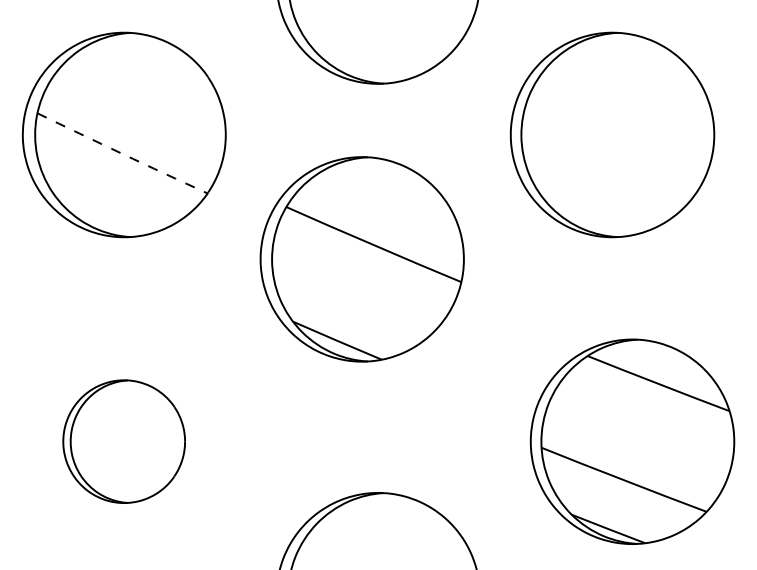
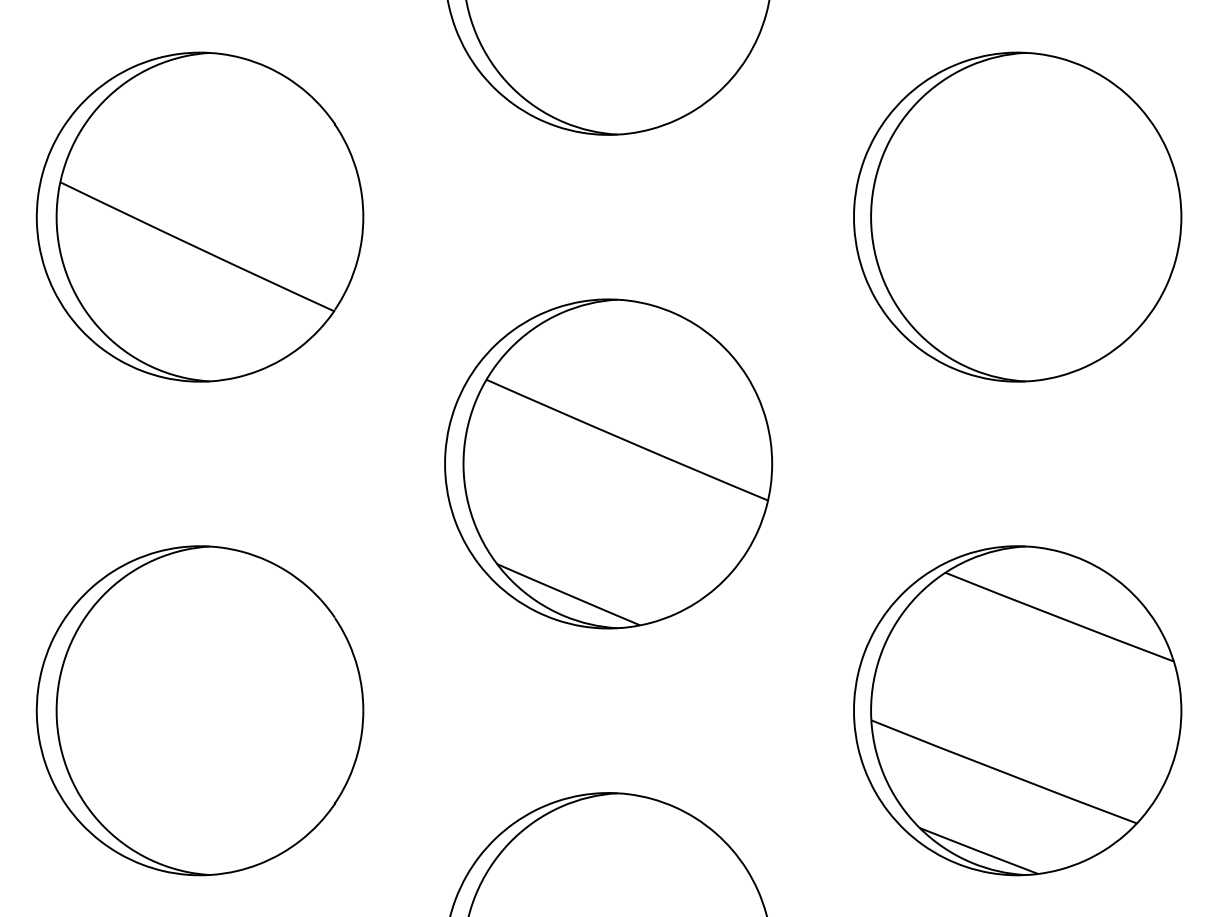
part: (612, 134) -> (1017, 216), moved
arc: (122, 153) -> (197, 246), dashed -> solid
part: (361, 259) -> (607, 464), moved
part: (123, 441) -> (198, 710), size x1.67

